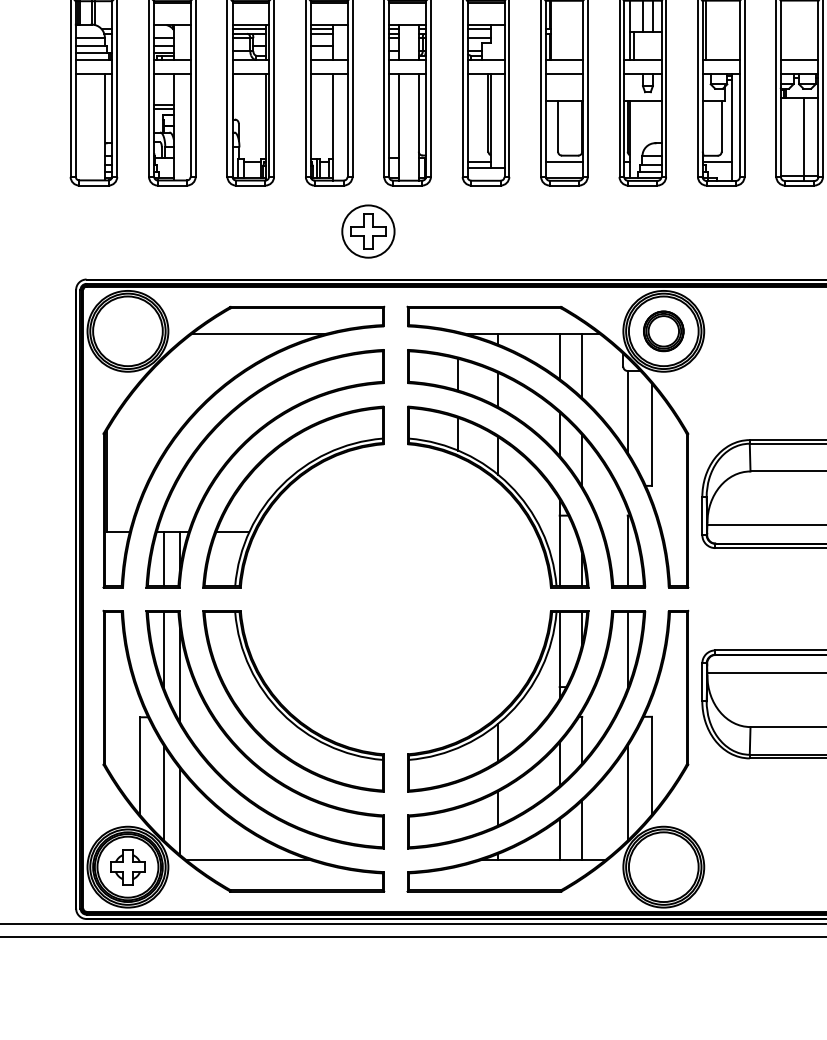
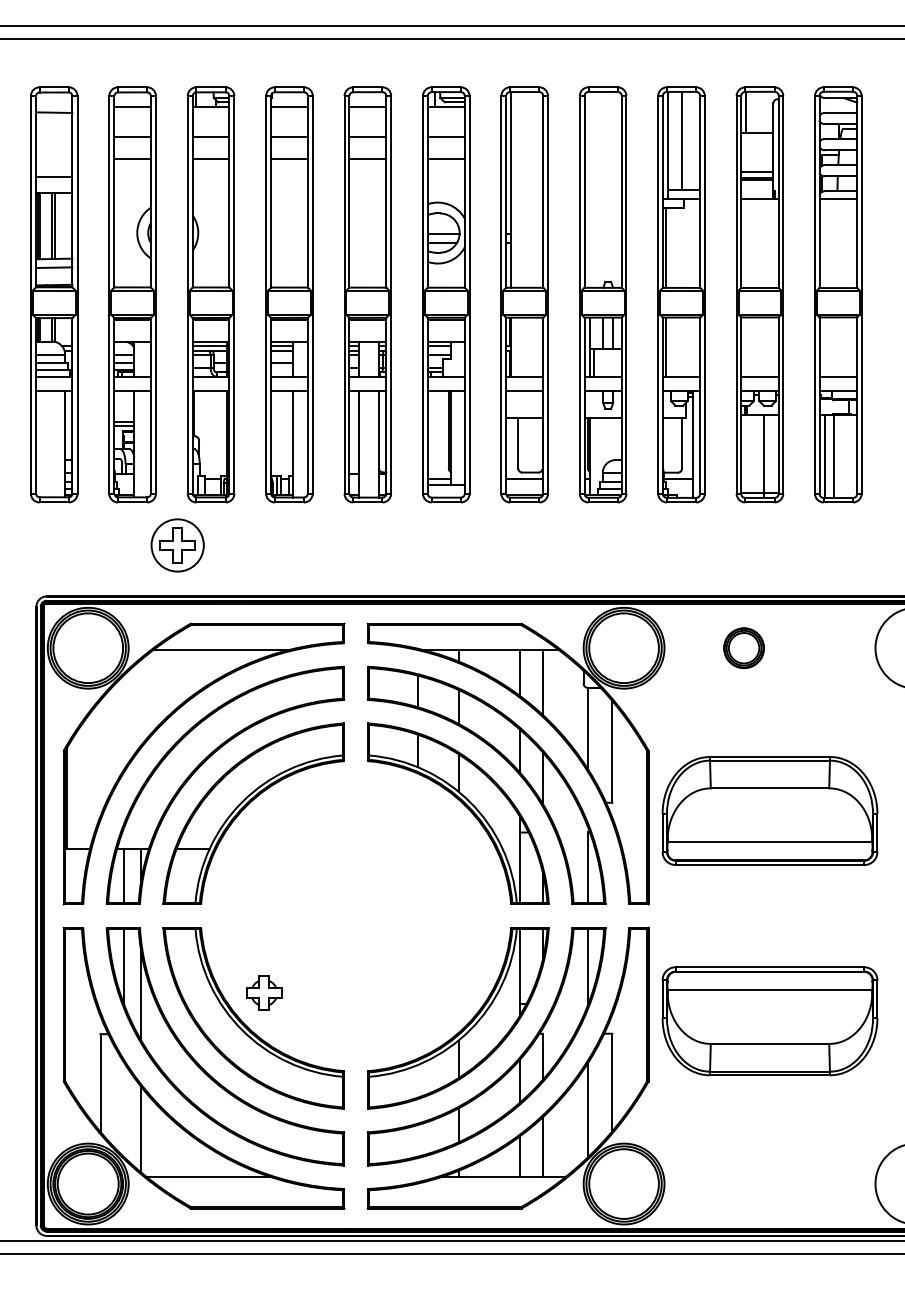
part: (368, 231) -> (177, 545), moved
part: (663, 330) -> (743, 647), moved
line: (163, 792) -> (123, 1109), removed
part: (128, 866) -> (264, 992), moved

